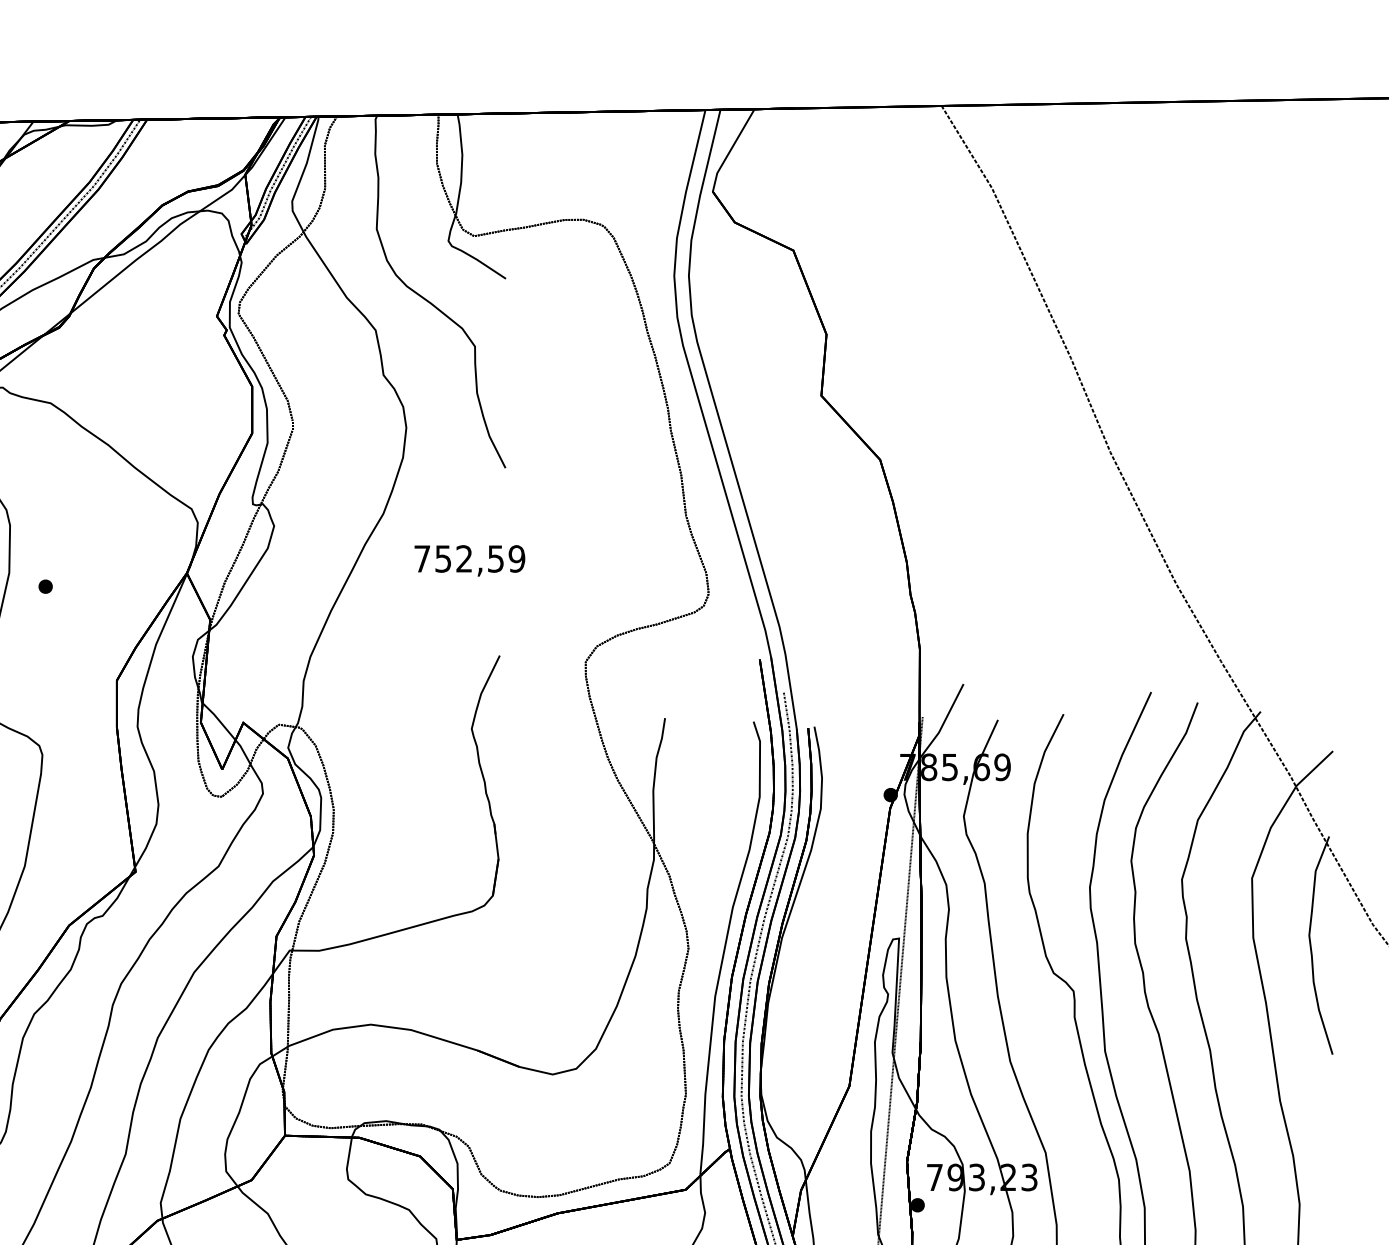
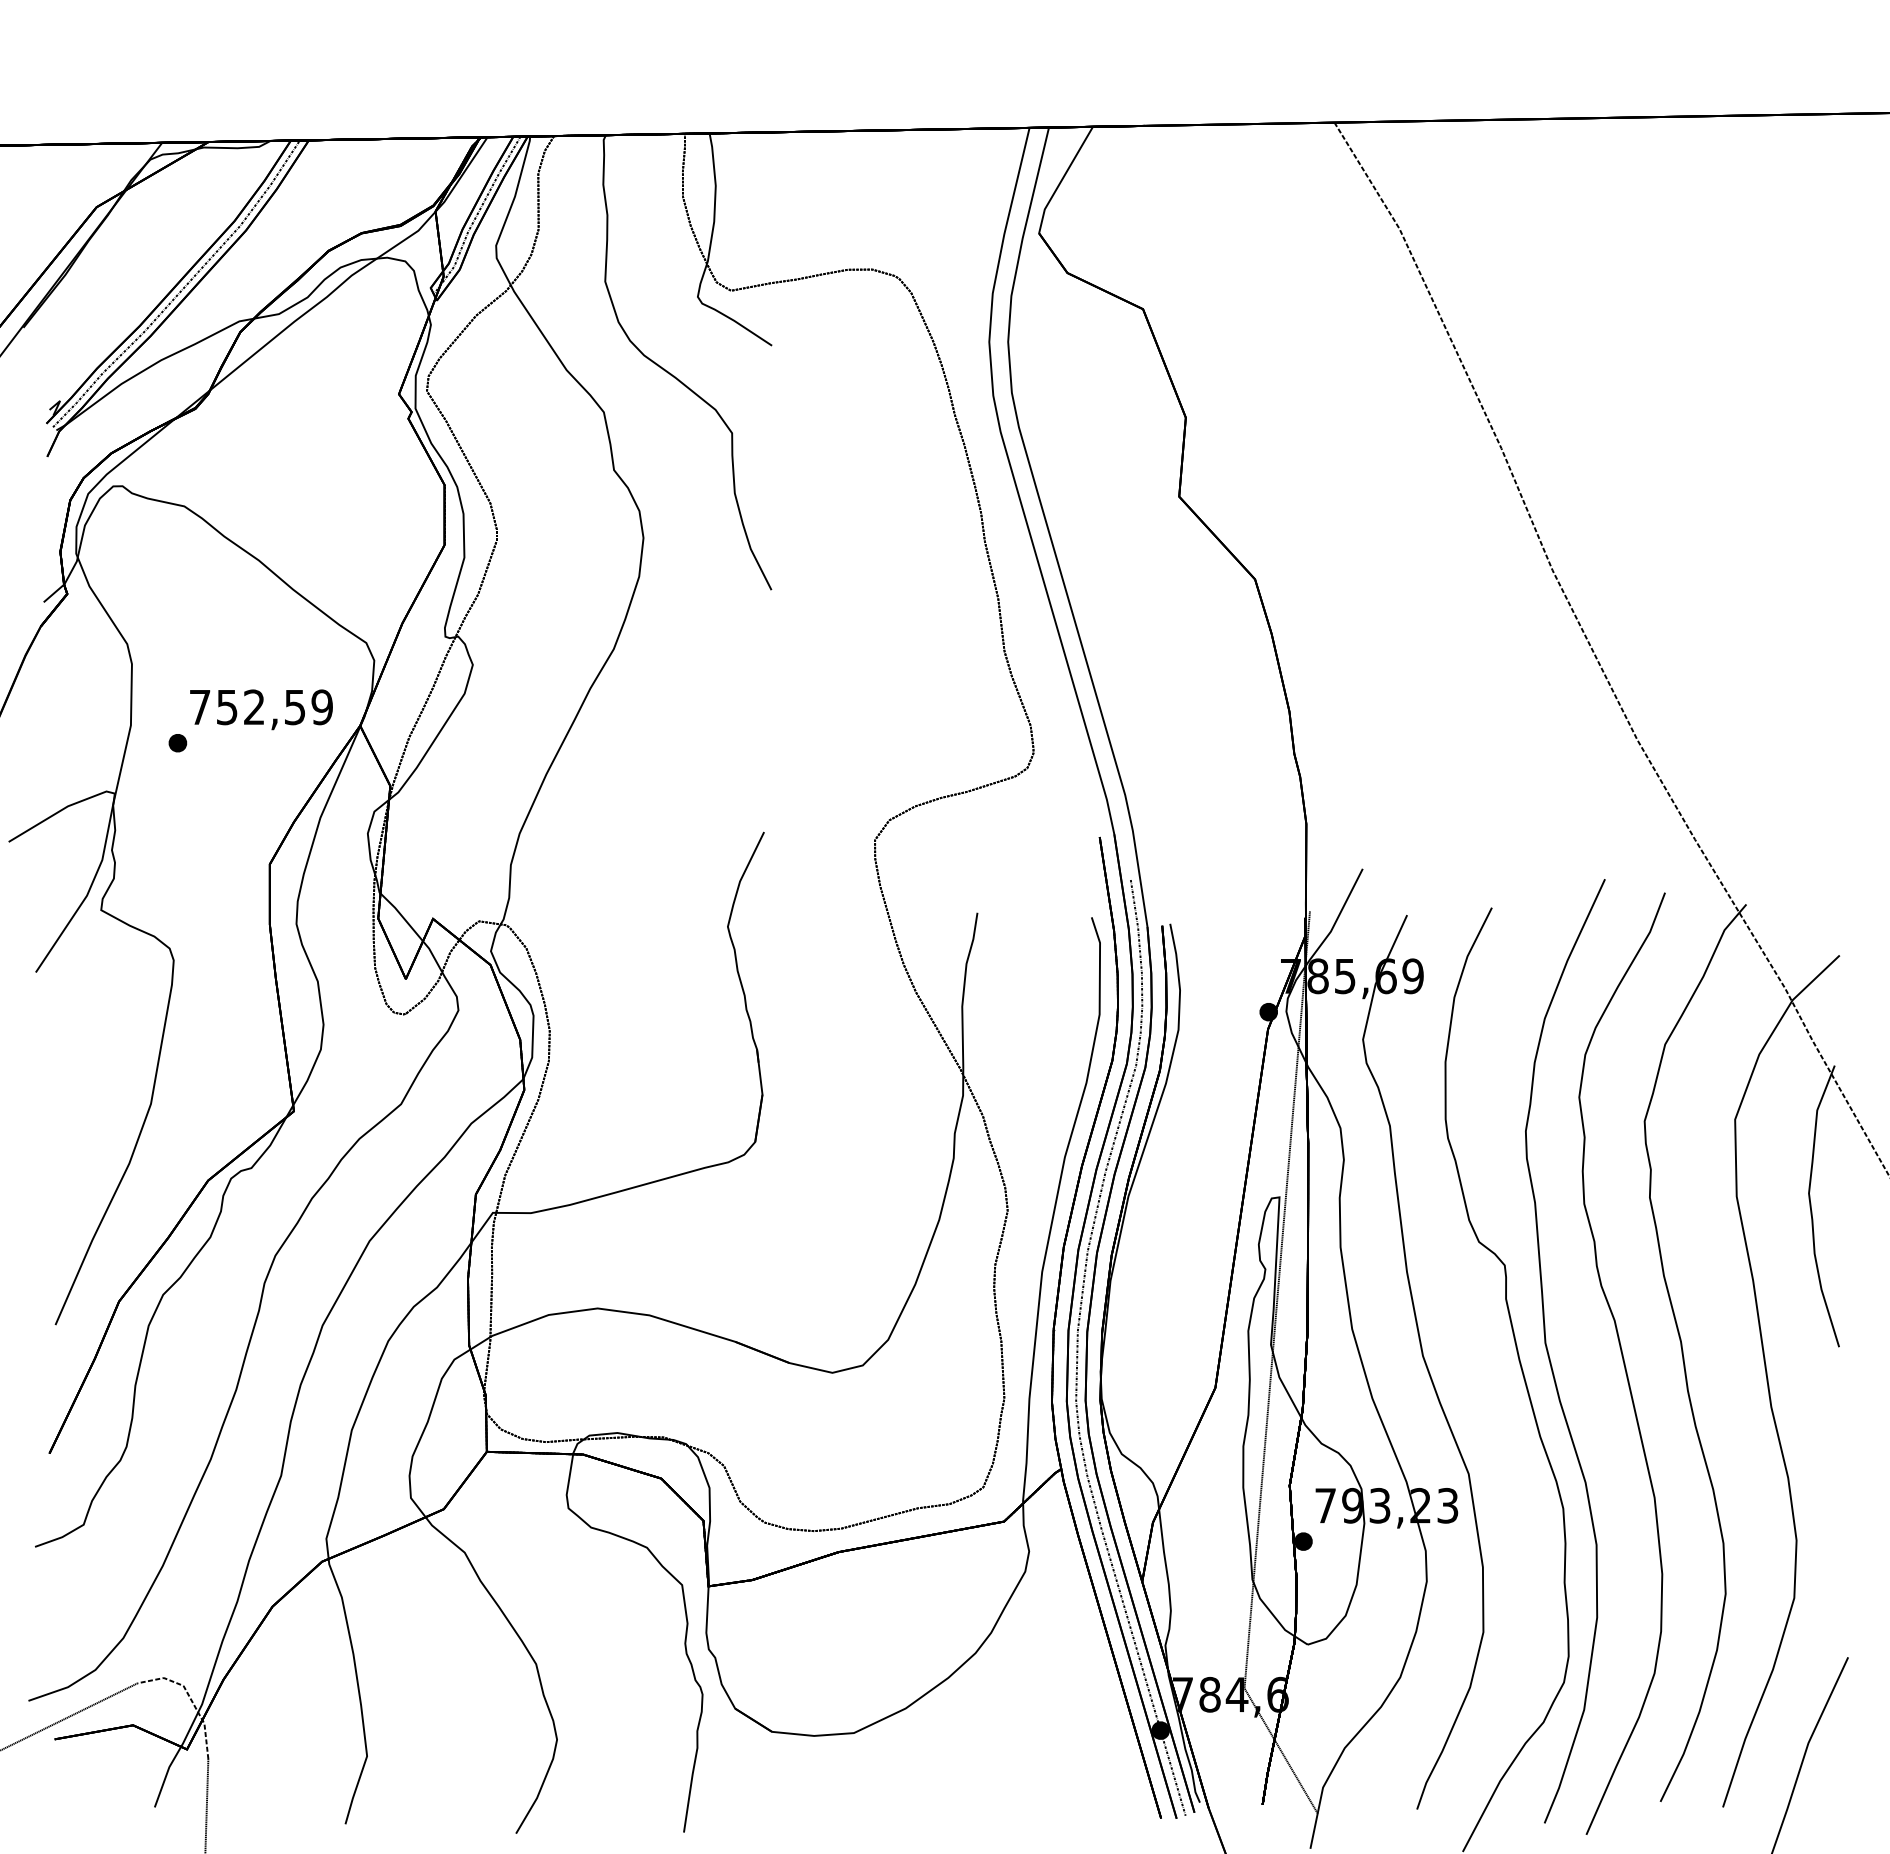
text: (469, 560) -> (261, 709), moved

